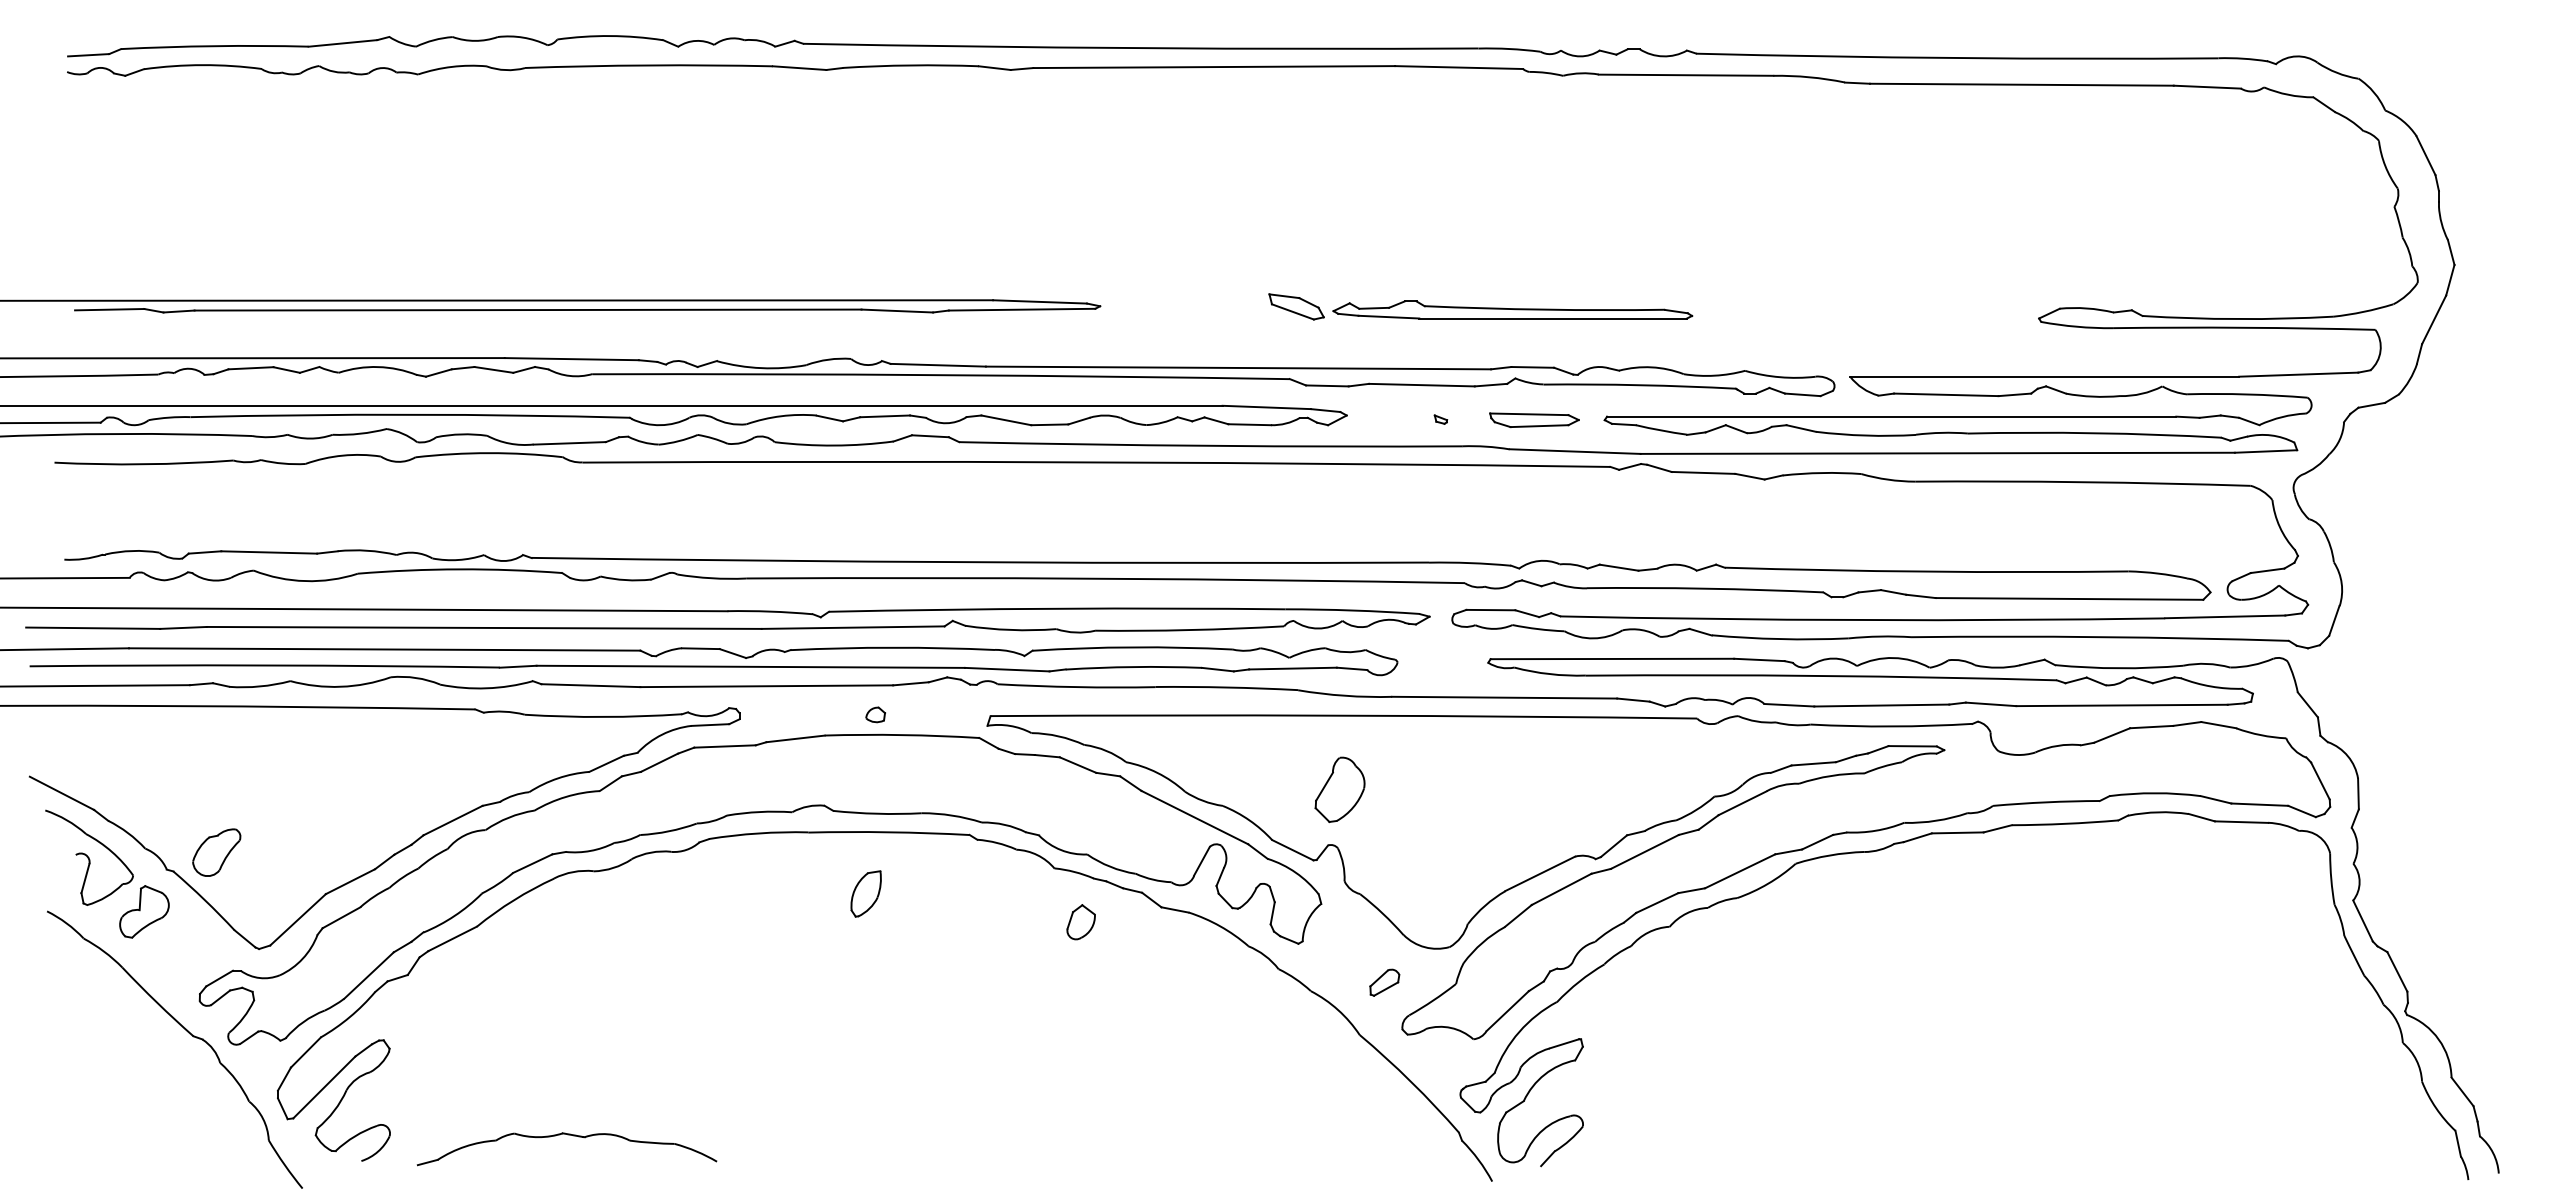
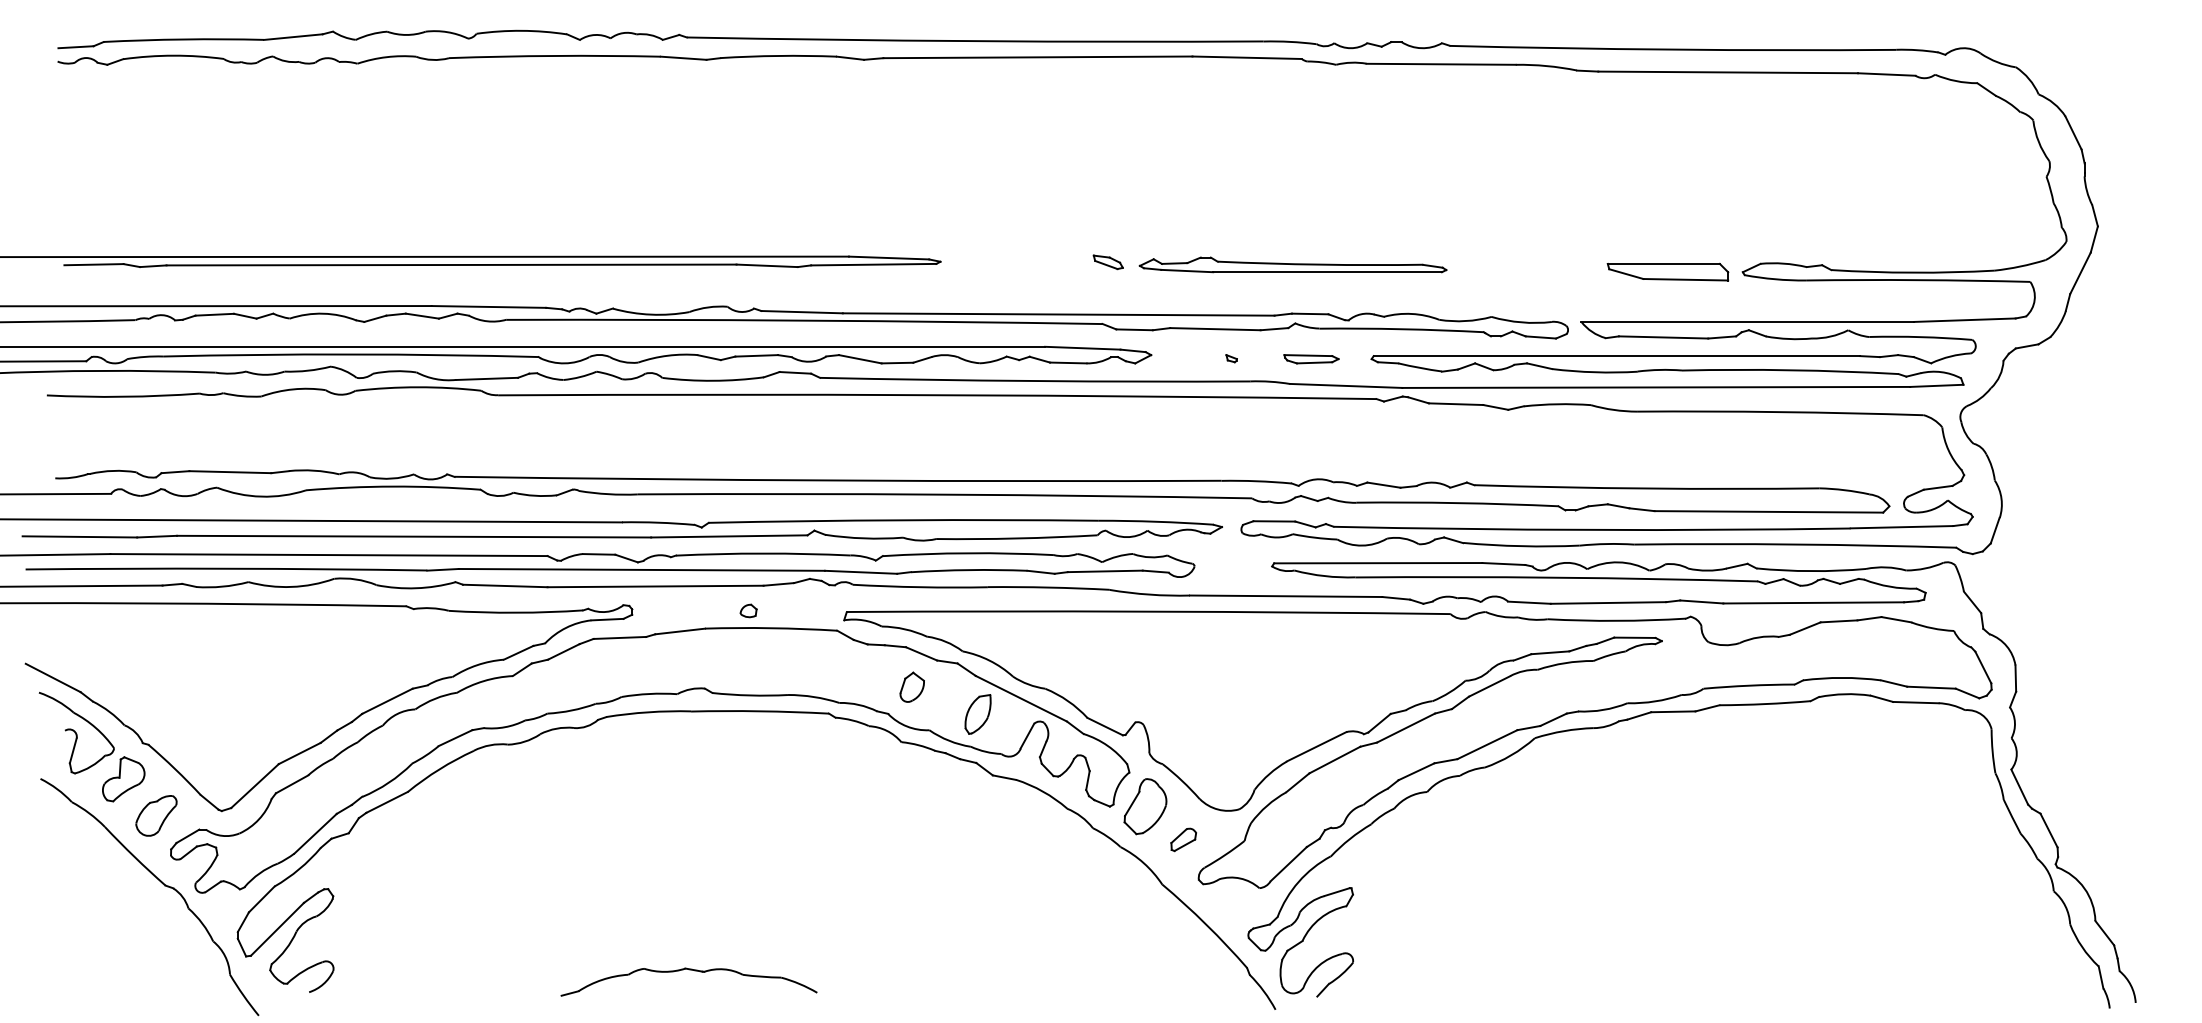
part: (1296, 306) -> (1108, 261), size x0.62
part: (1951, 318) -> (1668, 272), added
part: (1533, 420) -> (1310, 359), size x0.71
part: (1339, 789) -> (1145, 806), moved
part: (216, 852) -> (156, 815), moved
part: (865, 893) -> (977, 714), moved
part: (1080, 922) -> (911, 687), moved
part: (567, 1135) -> (689, 970), moved

